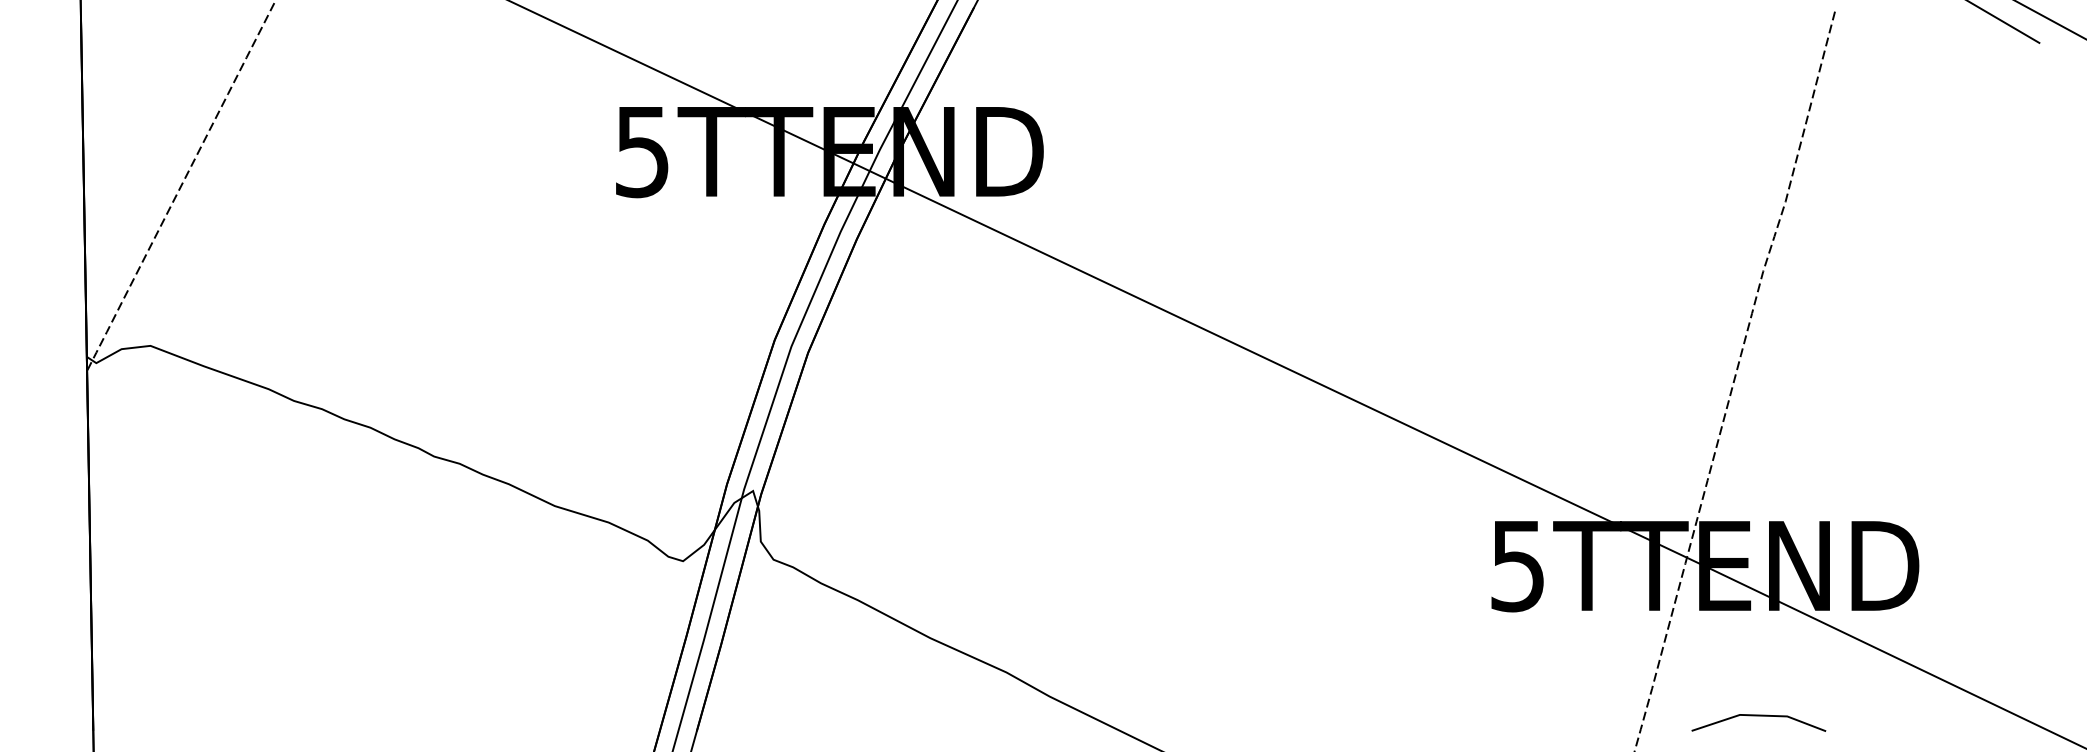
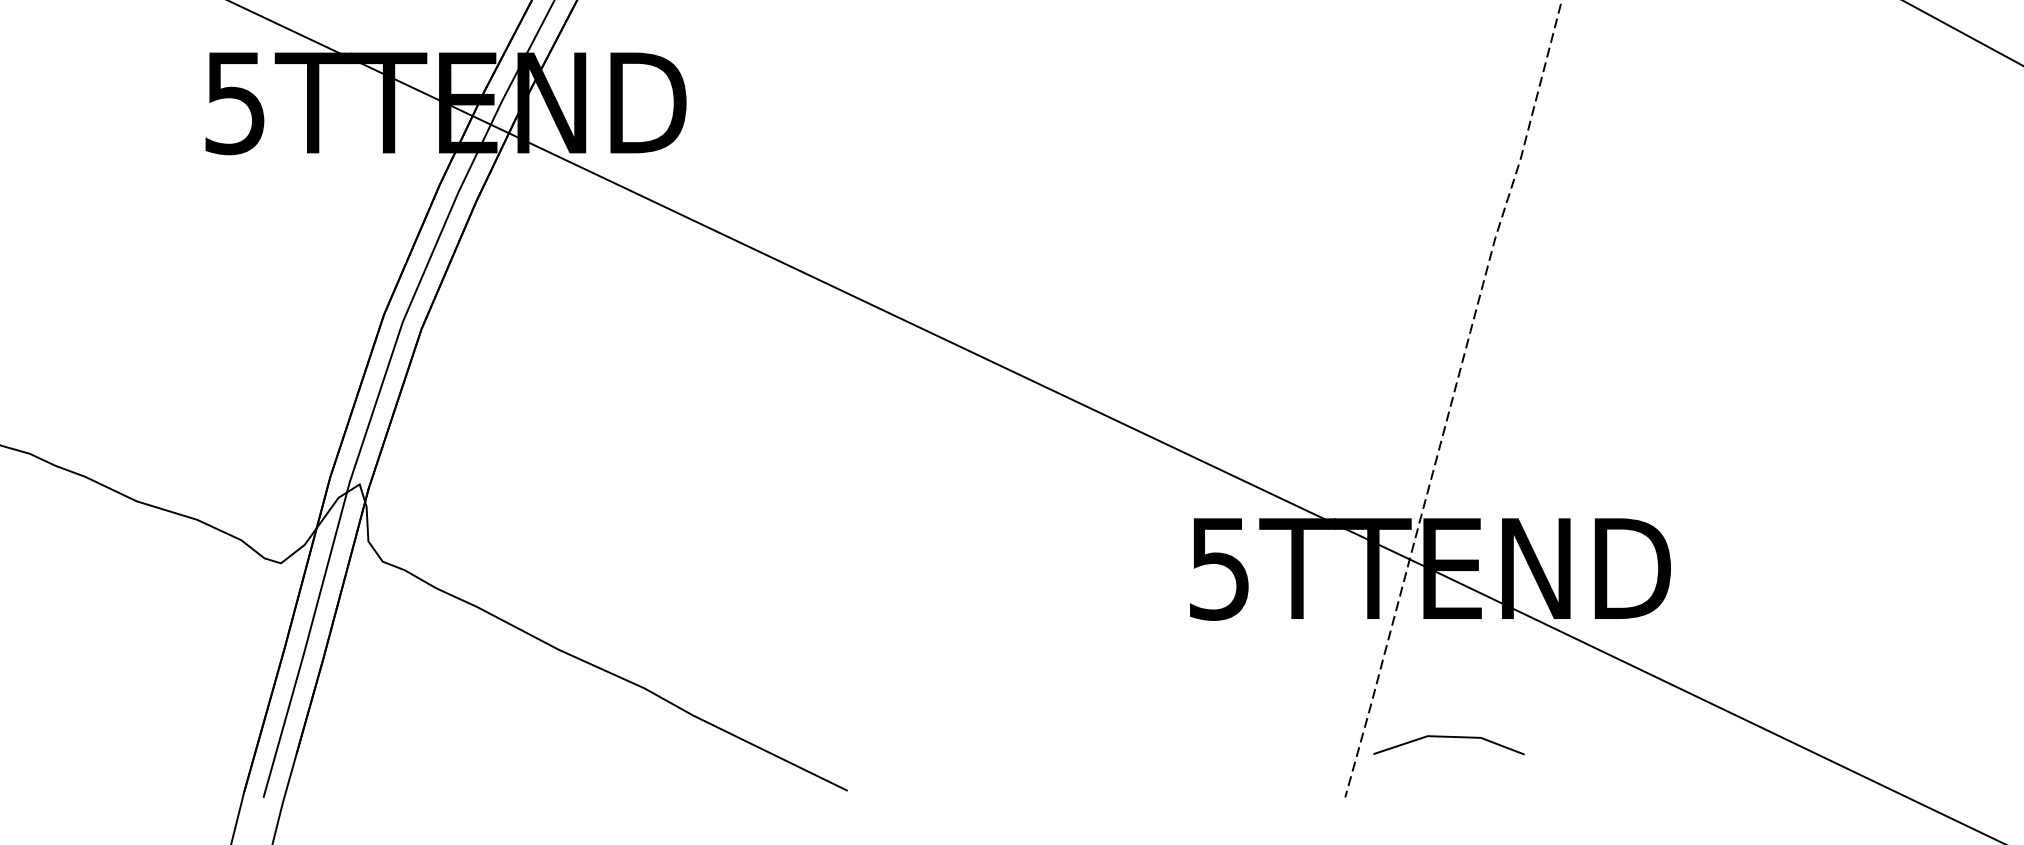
line: (1758, 716) -> (1448, 737), moved

